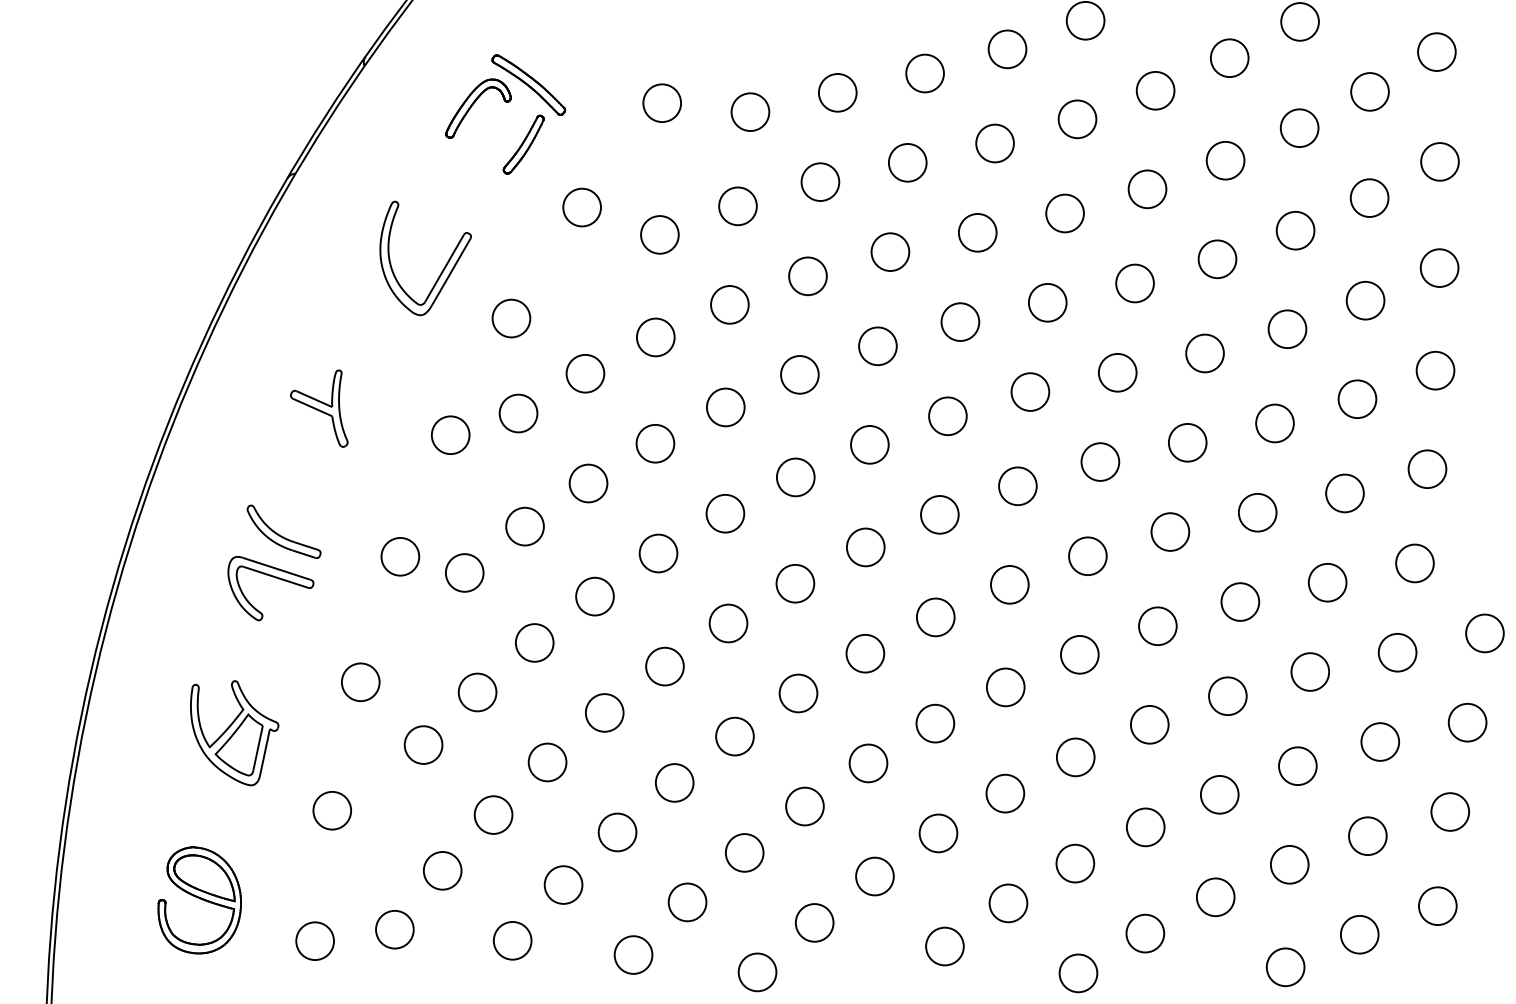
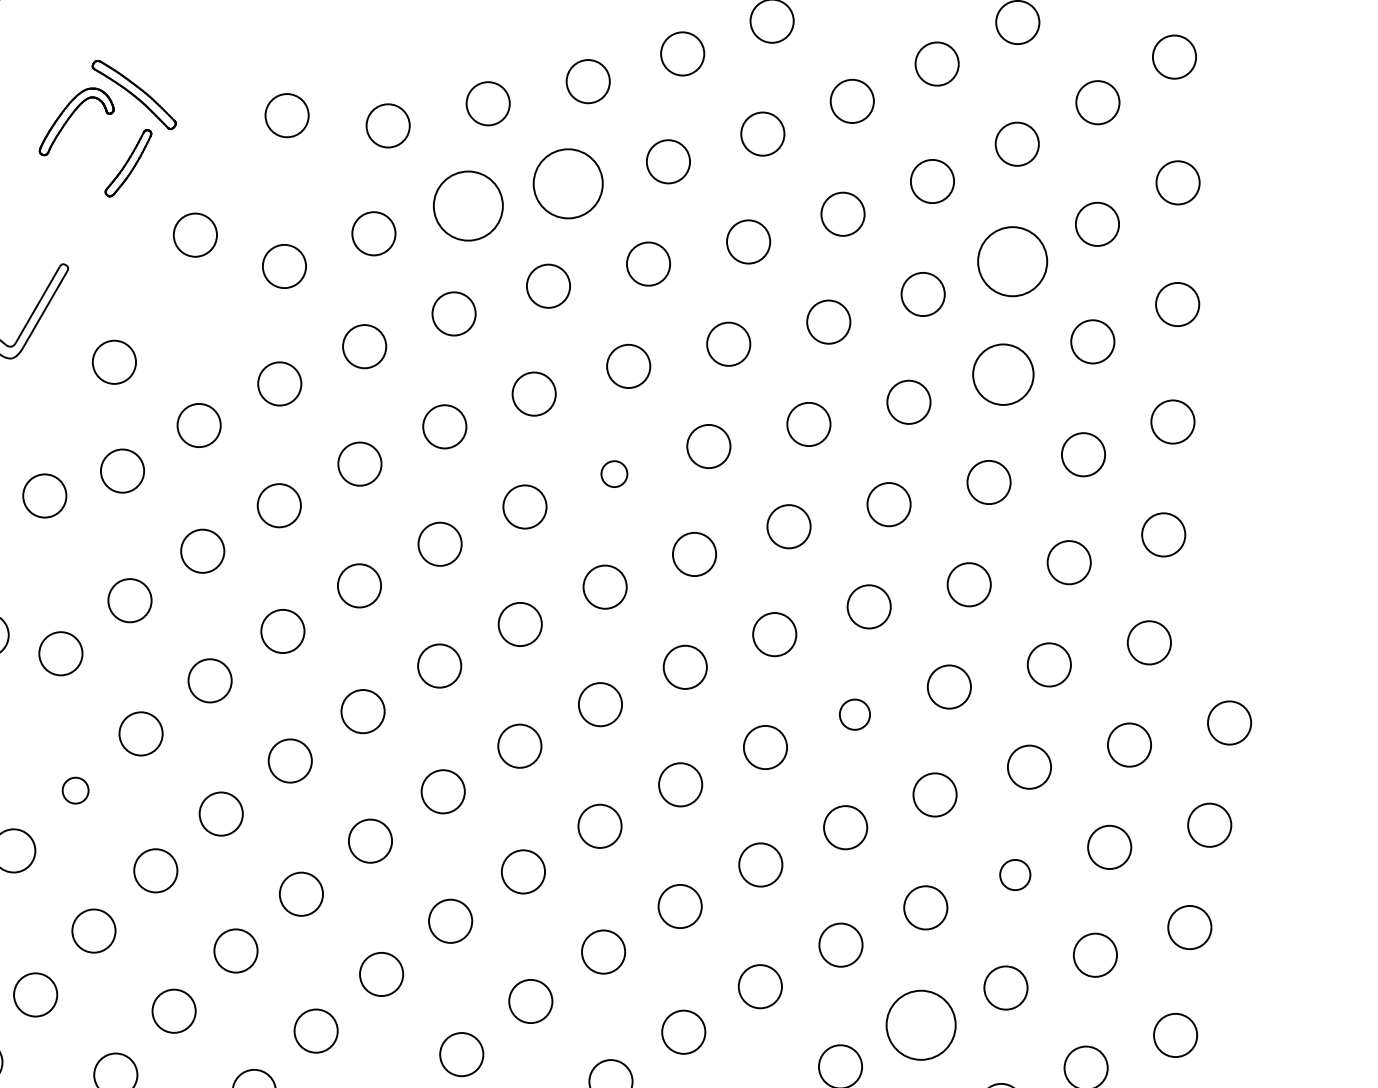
circle: (907, 162) -> (568, 183), size x1.6
circle: (820, 182) -> (468, 206), size x1.6
circle: (1295, 230) -> (1012, 261), size x1.6
circle: (1287, 328) -> (1003, 373), size x1.4
circle: (947, 415) -> (613, 473), size x0.6
circle: (1157, 625) -> (854, 713), size x0.7
circle: (477, 692) -> (75, 790), size x0.6
circle: (1297, 765) -> (1014, 874), size x0.7
circle: (1215, 897) -> (920, 1025), size x1.6

